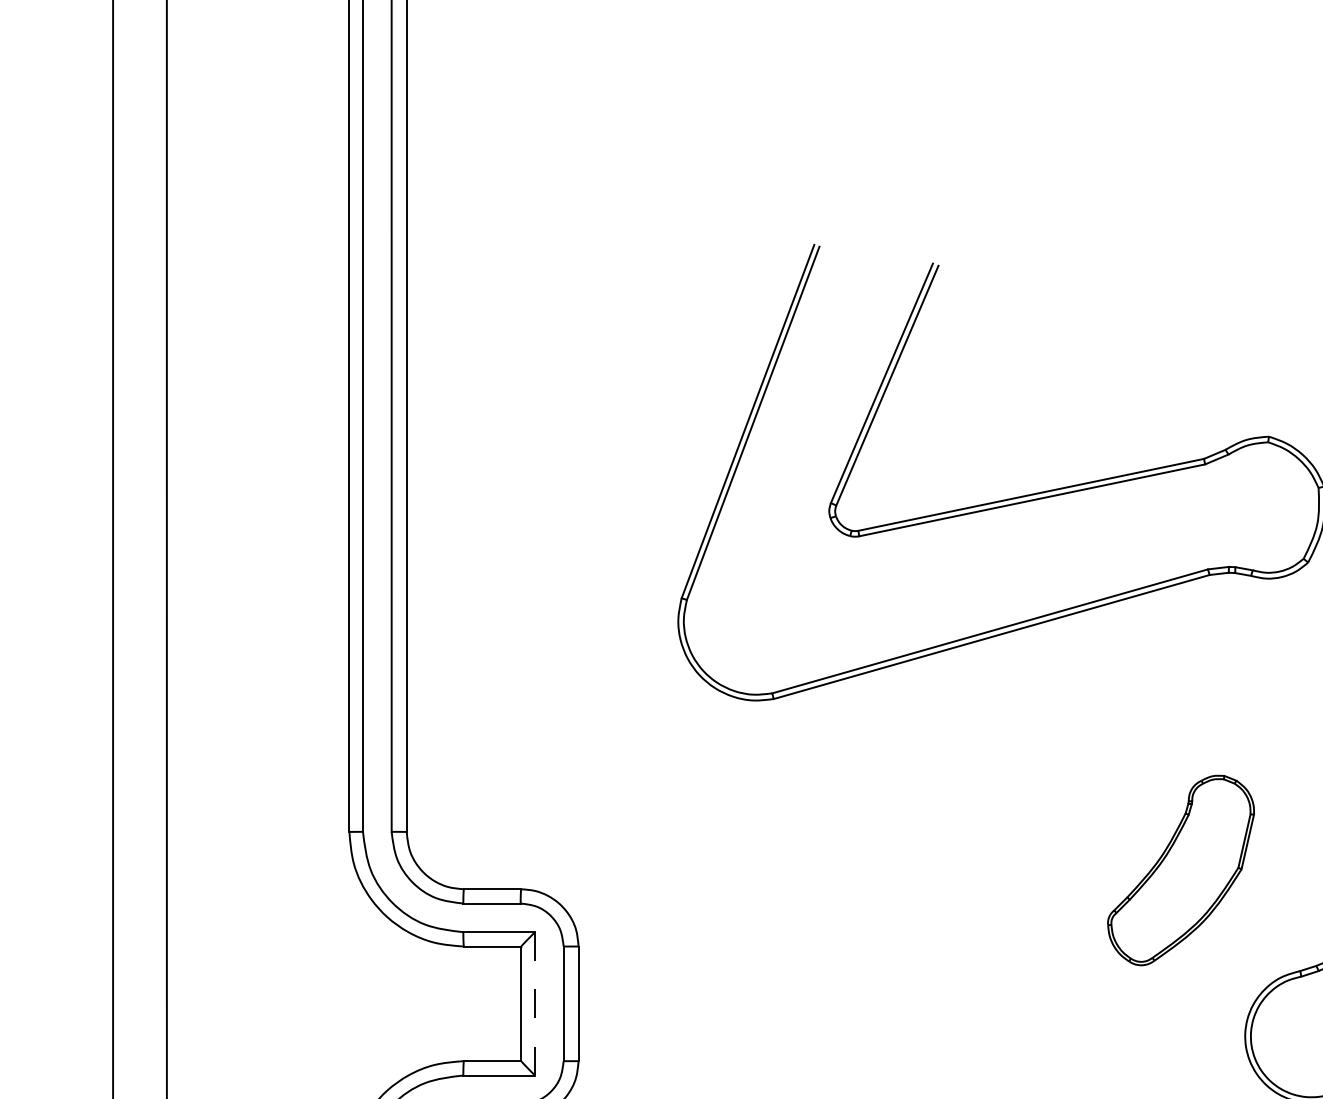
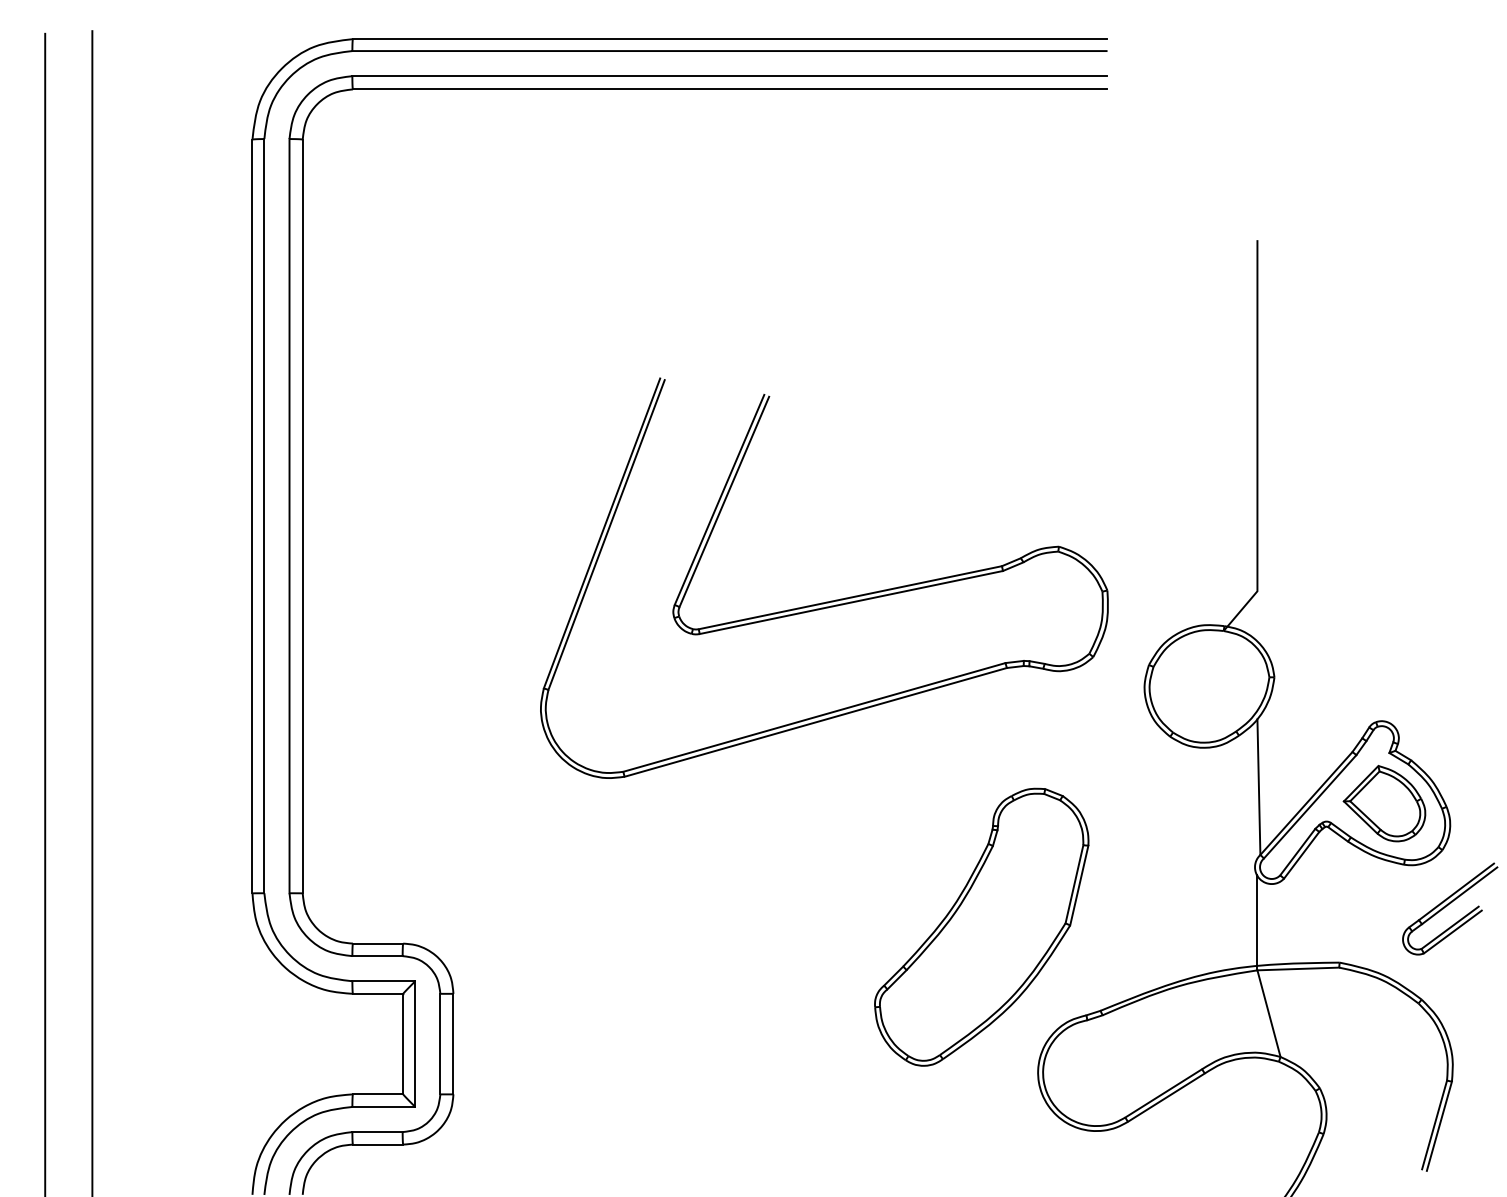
part: (1180, 869) -> (981, 926), size x1.67
line: (535, 1004) -> (415, 1044), dashed -> solid

